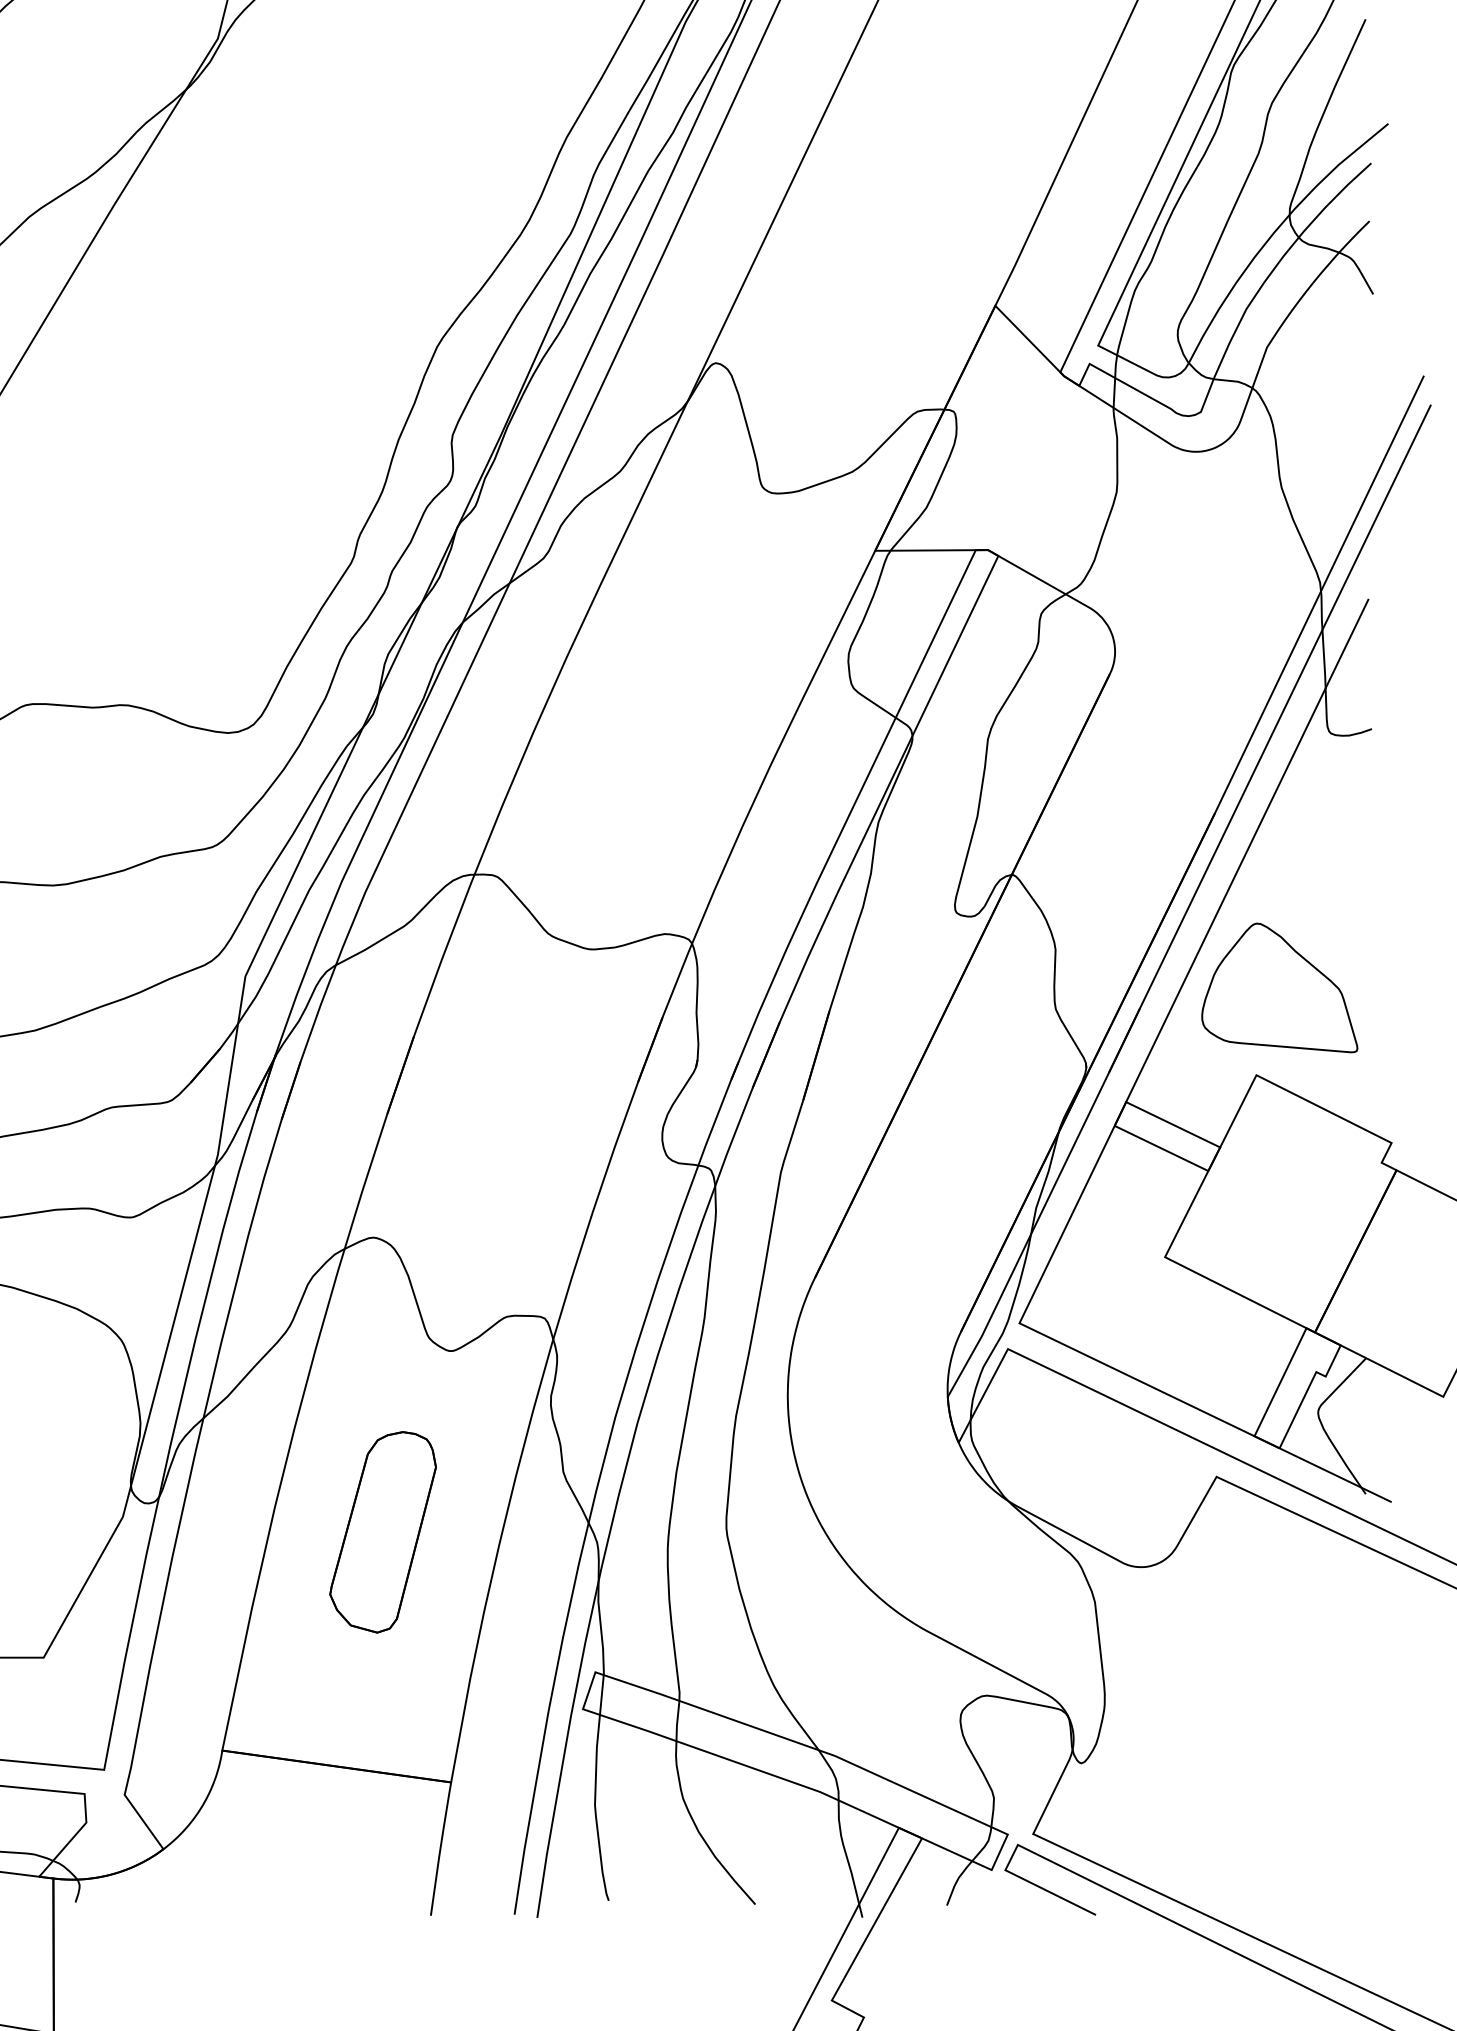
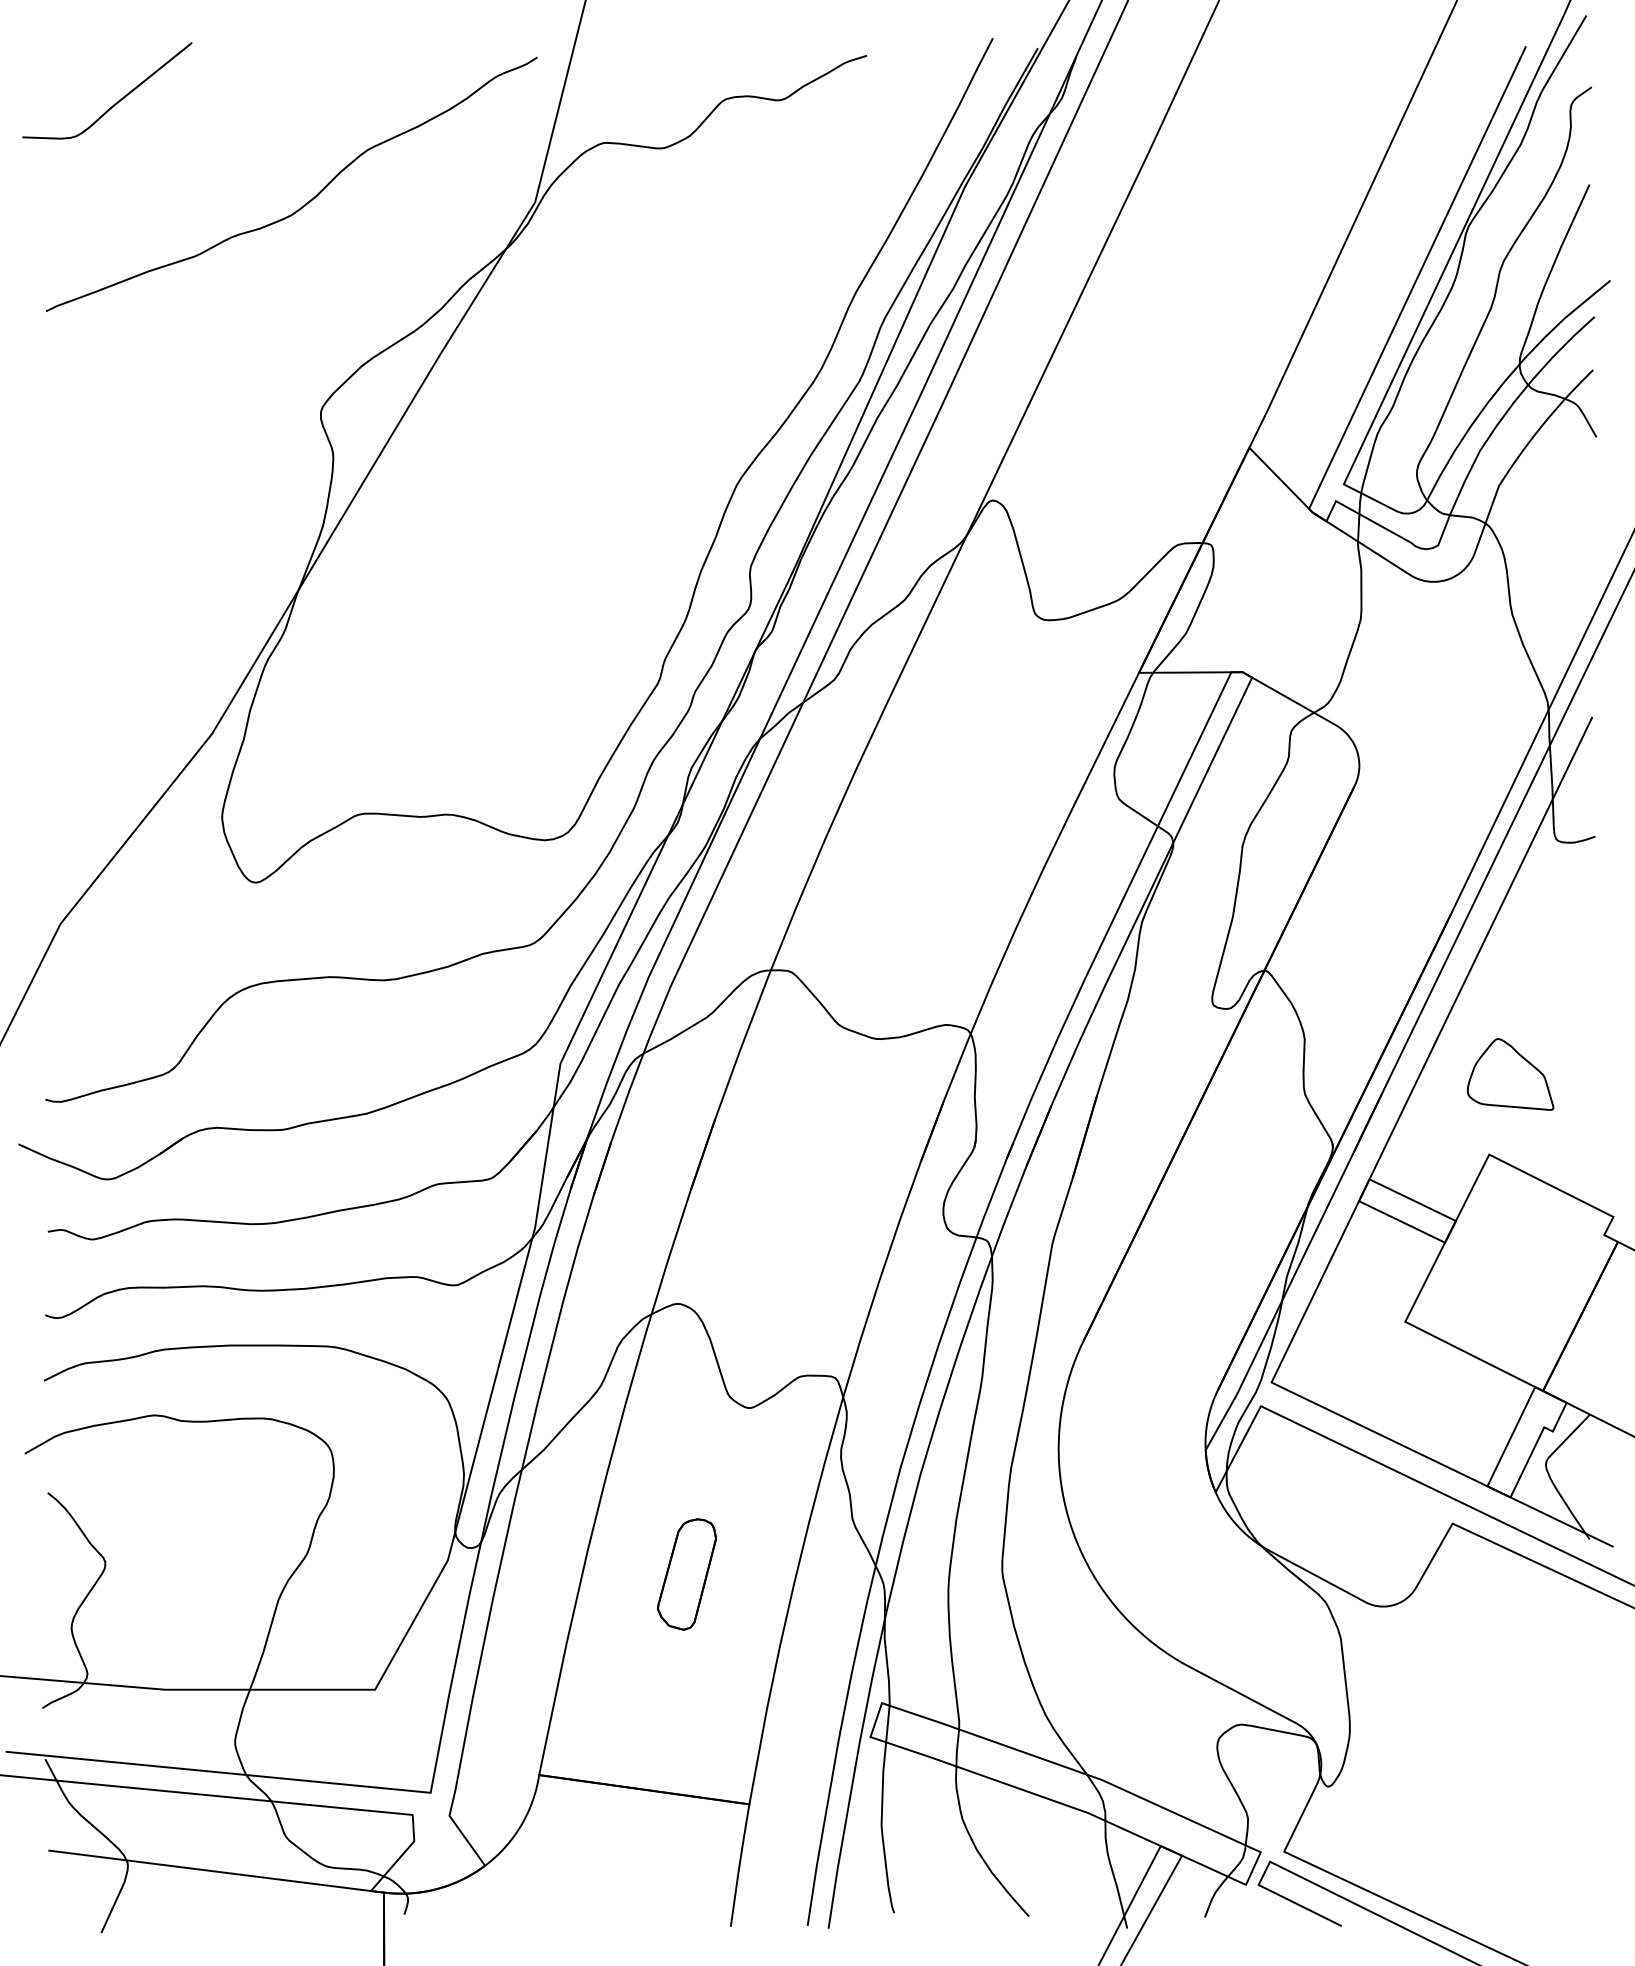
part: (1279, 987) -> (1510, 1074), size x0.6
part: (382, 1532) -> (686, 1574), size x0.6

